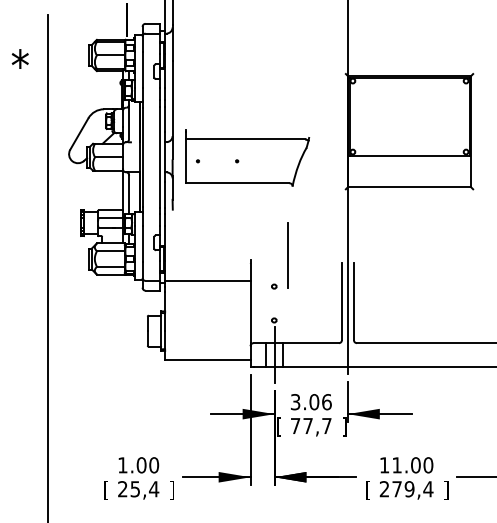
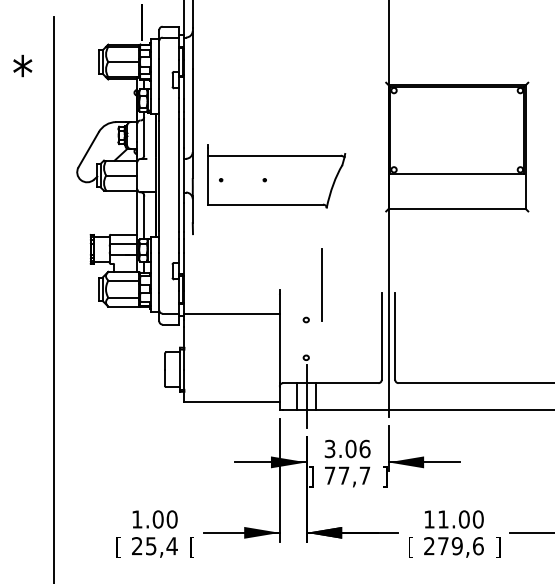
text: (278, 426) -> (311, 476), [ -> ]
text: (428, 489) -> (478, 546), 279,4 -> 279,6
text: (172, 490) -> (192, 547), ] -> [

